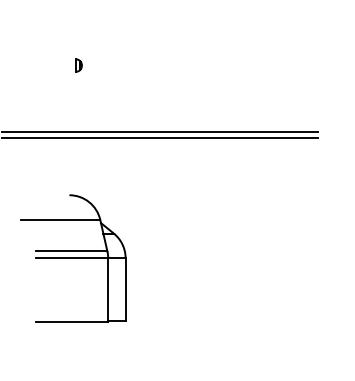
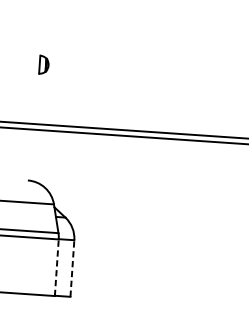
part: (78, 65) -> (43, 64), size x1.6
line: (125, 289) -> (72, 268), solid -> dashed
line: (108, 290) -> (57, 268), solid -> dashed

